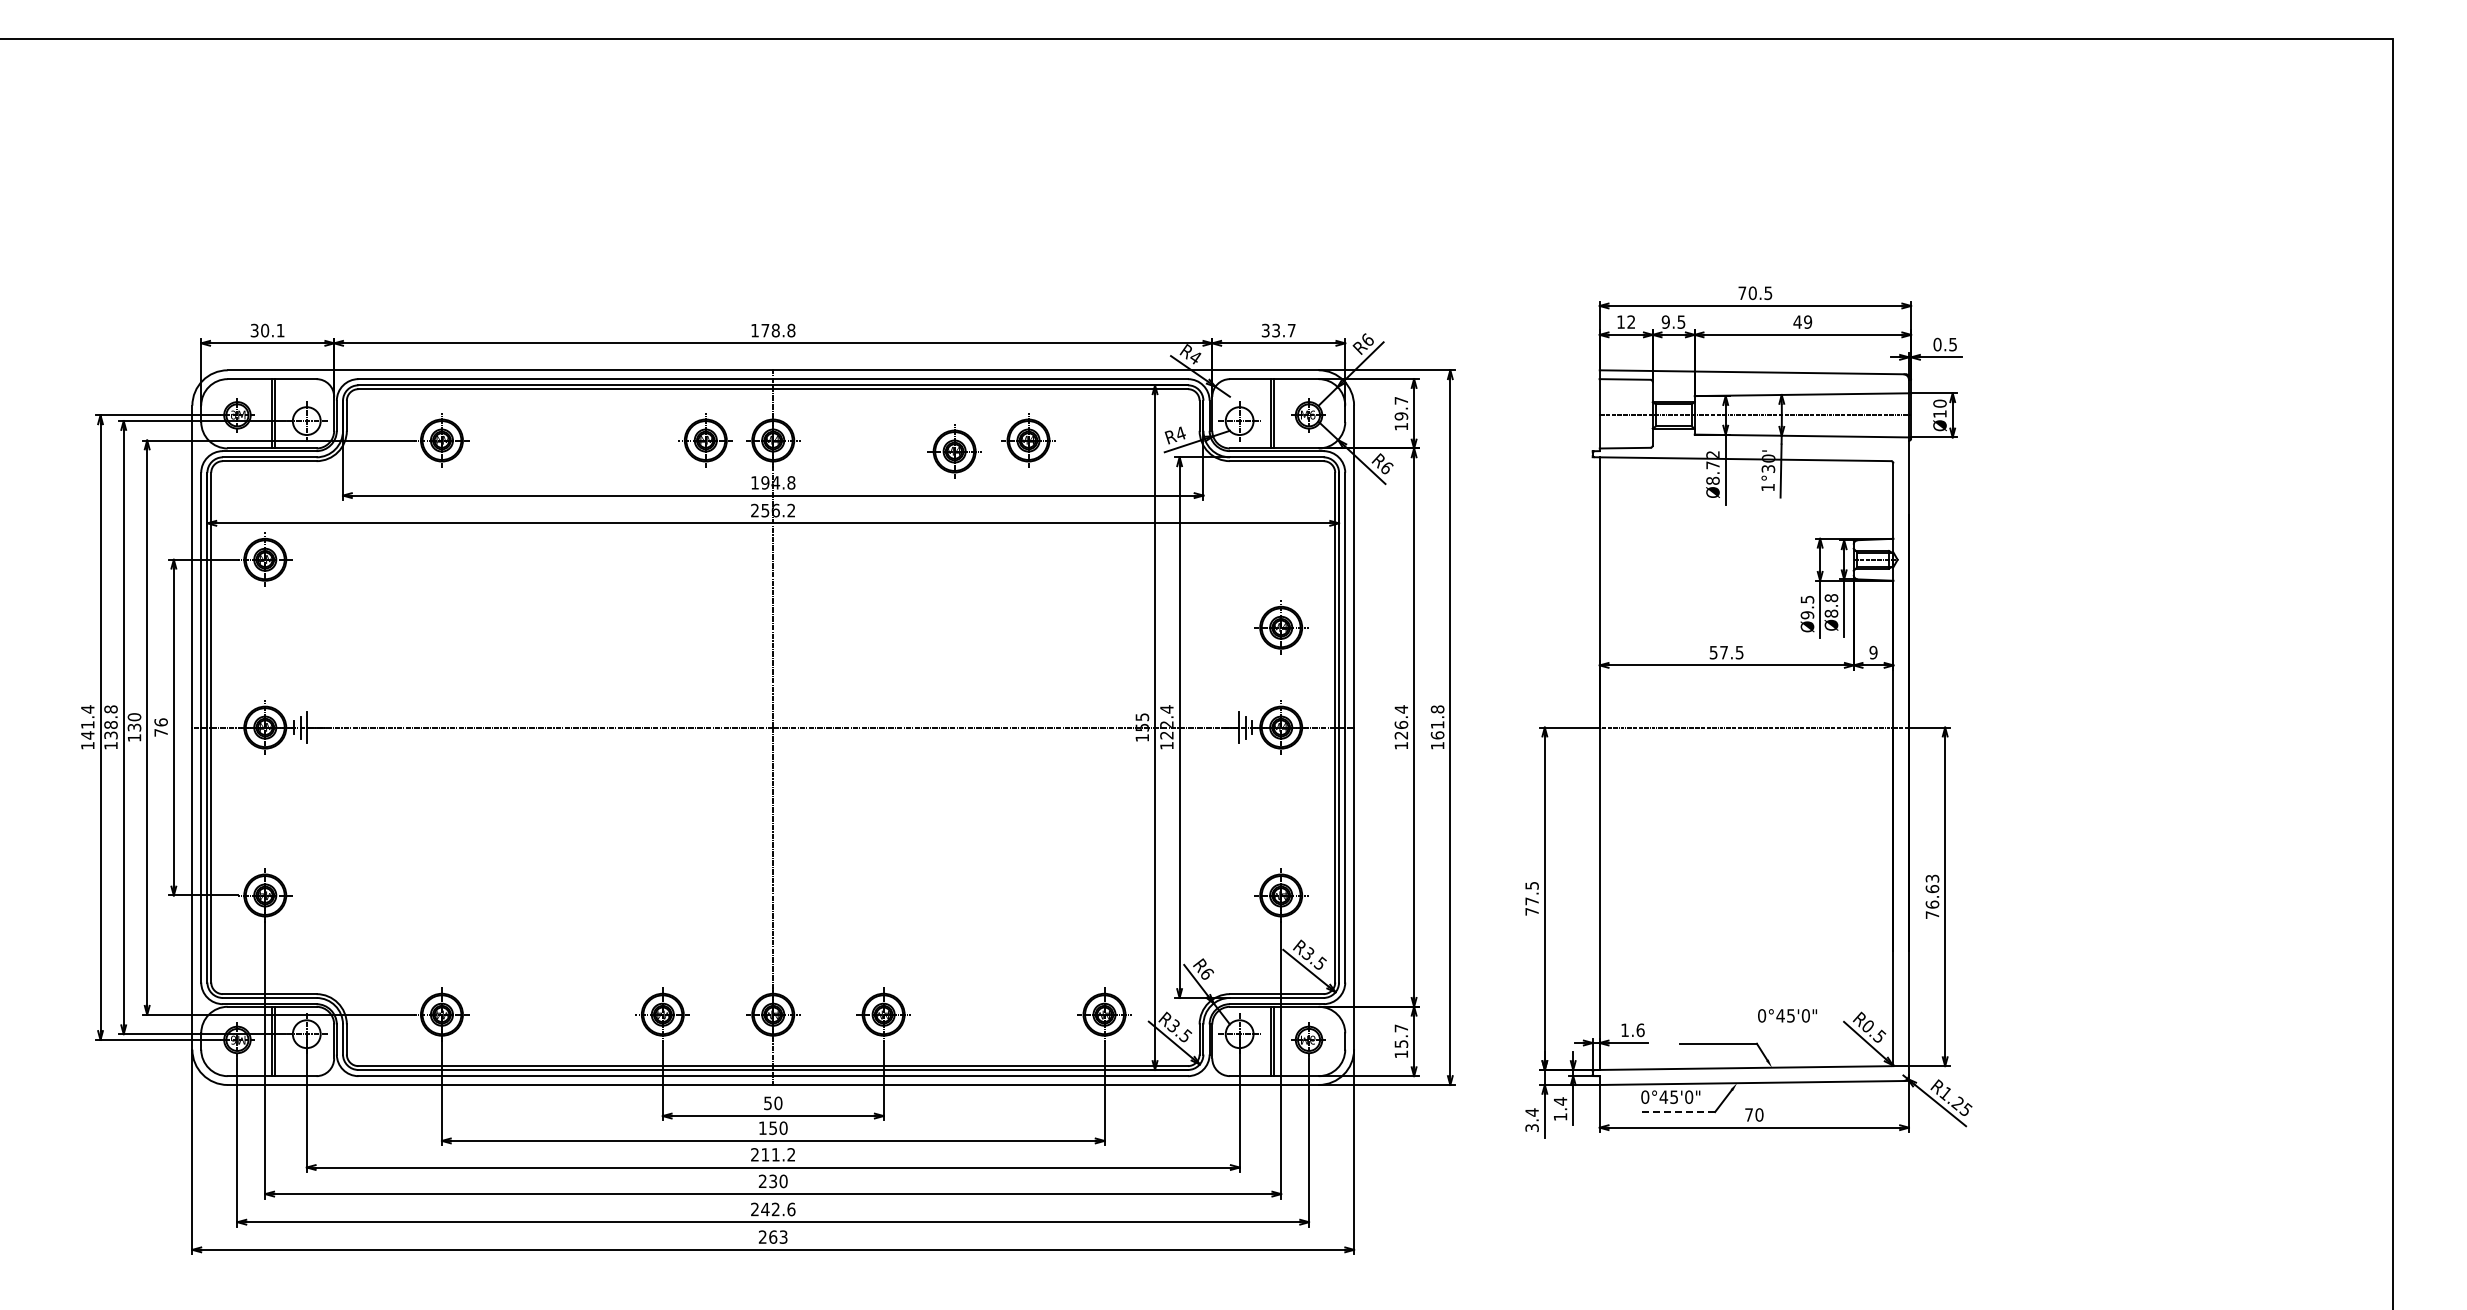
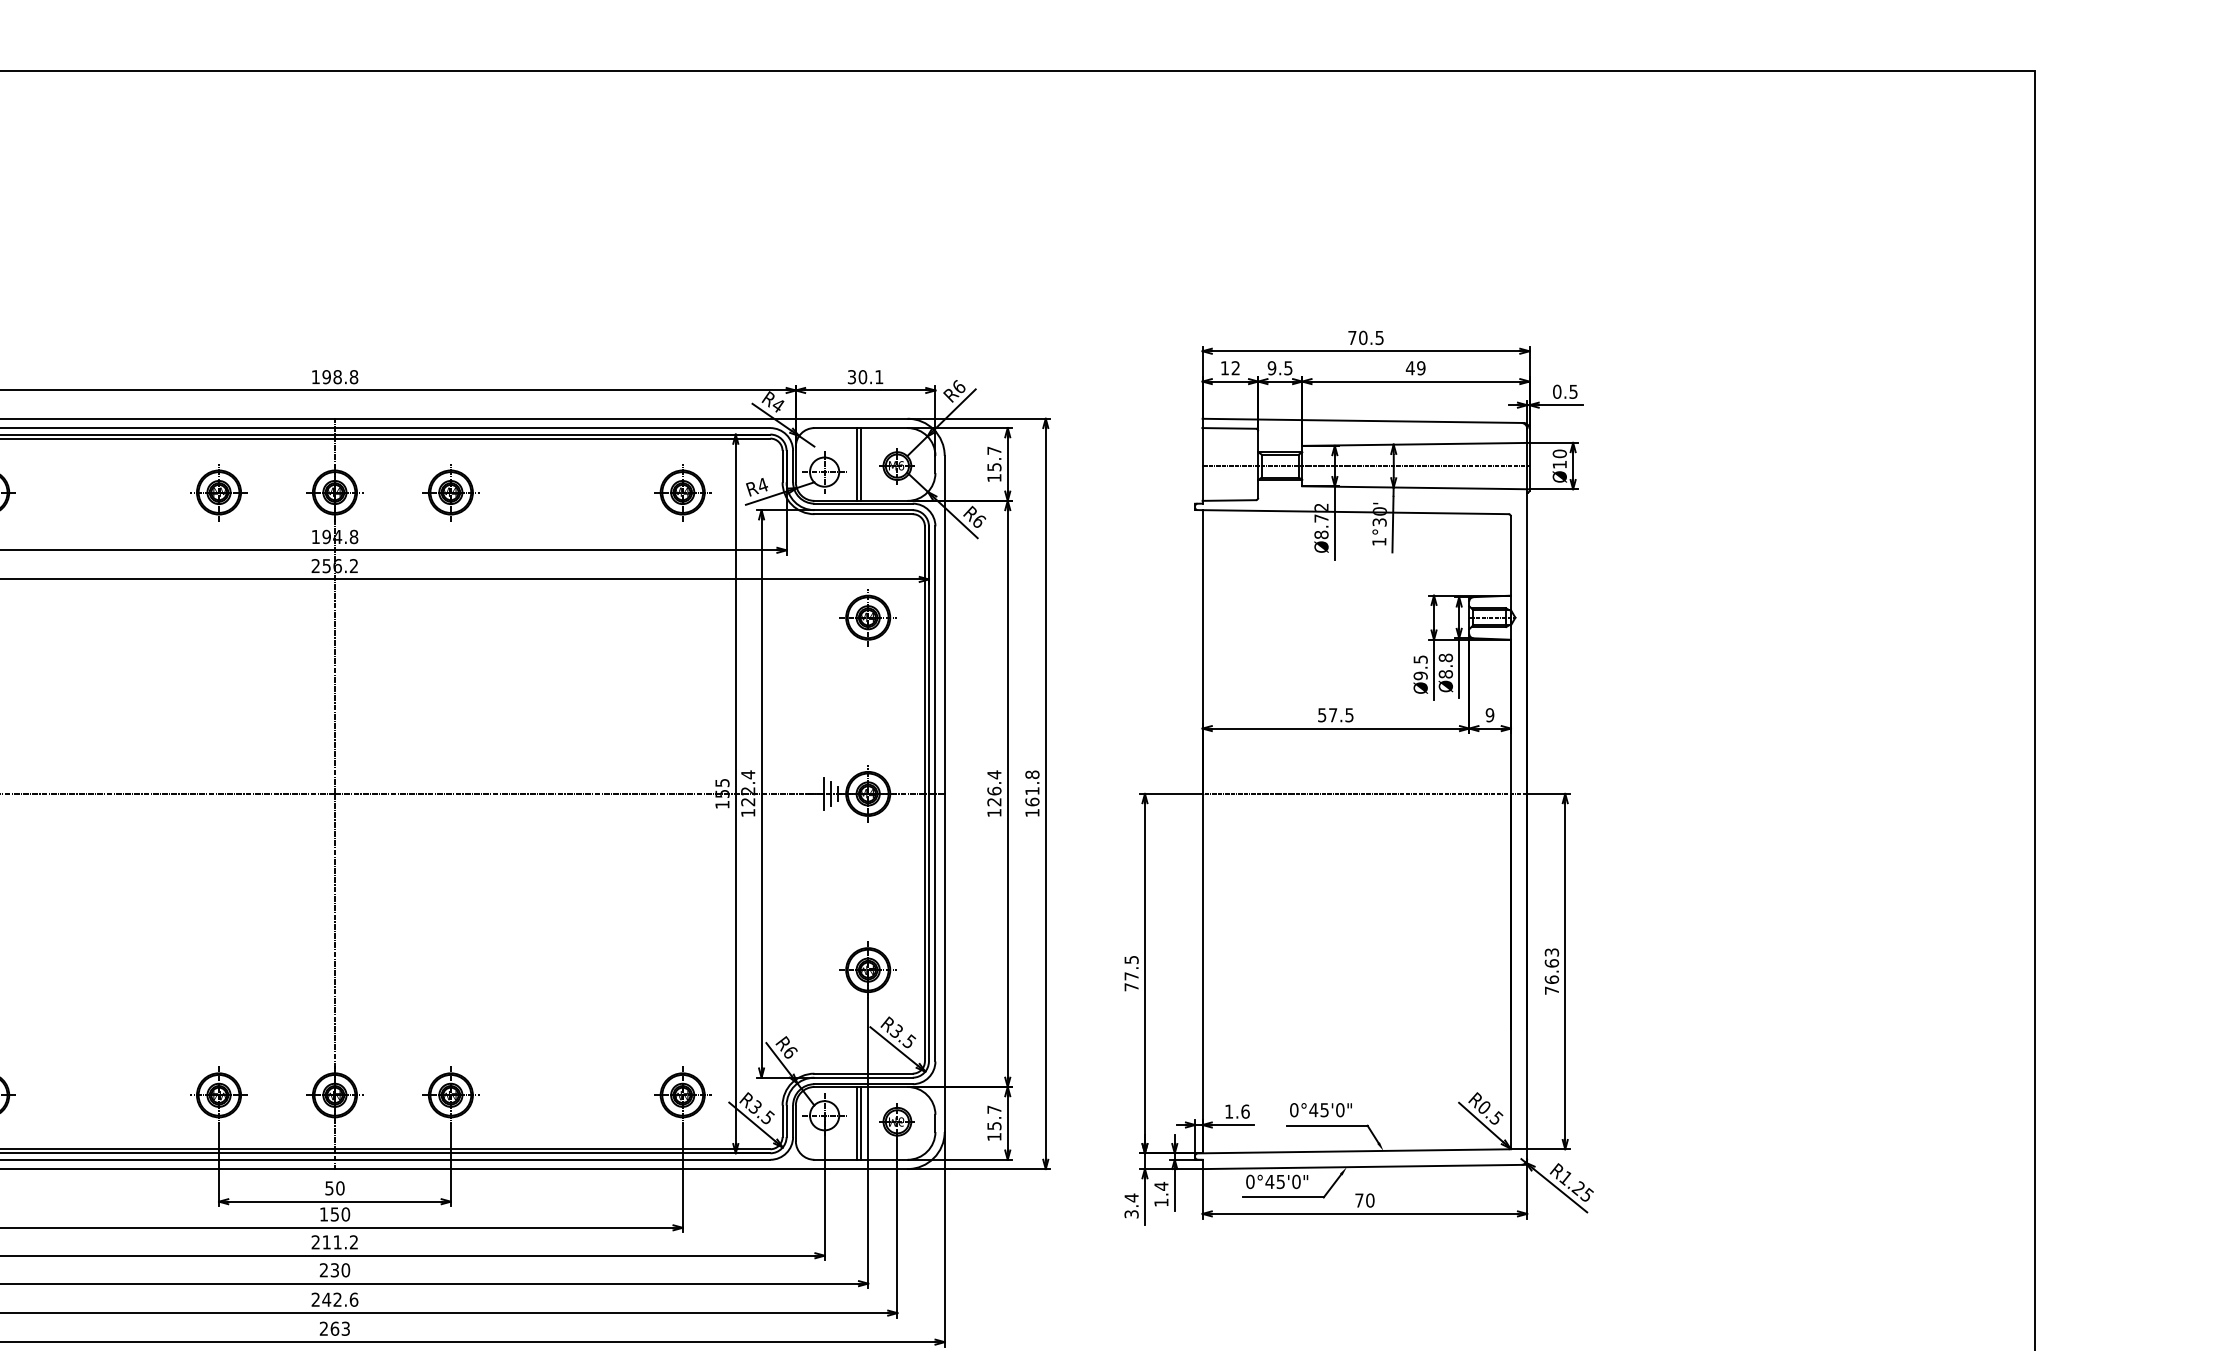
text: (765, 330) -> (326, 377), 178.8 -> 198.8
text: (1283, 330) -> (870, 377), 33.7 -> 30.1
text: (1400, 416) -> (993, 467), 19.7 -> 15.7
part: (705, 440) -> (218, 492), moved
part: (1028, 440) -> (682, 492), moved
part: (954, 451) -> (450, 492), moved
part: (1281, 627) -> (868, 617), moved
text: (1787, 1015) -> (1320, 1109), moved
line: (1676, 1112) -> (1283, 1197), dashed -> solid

